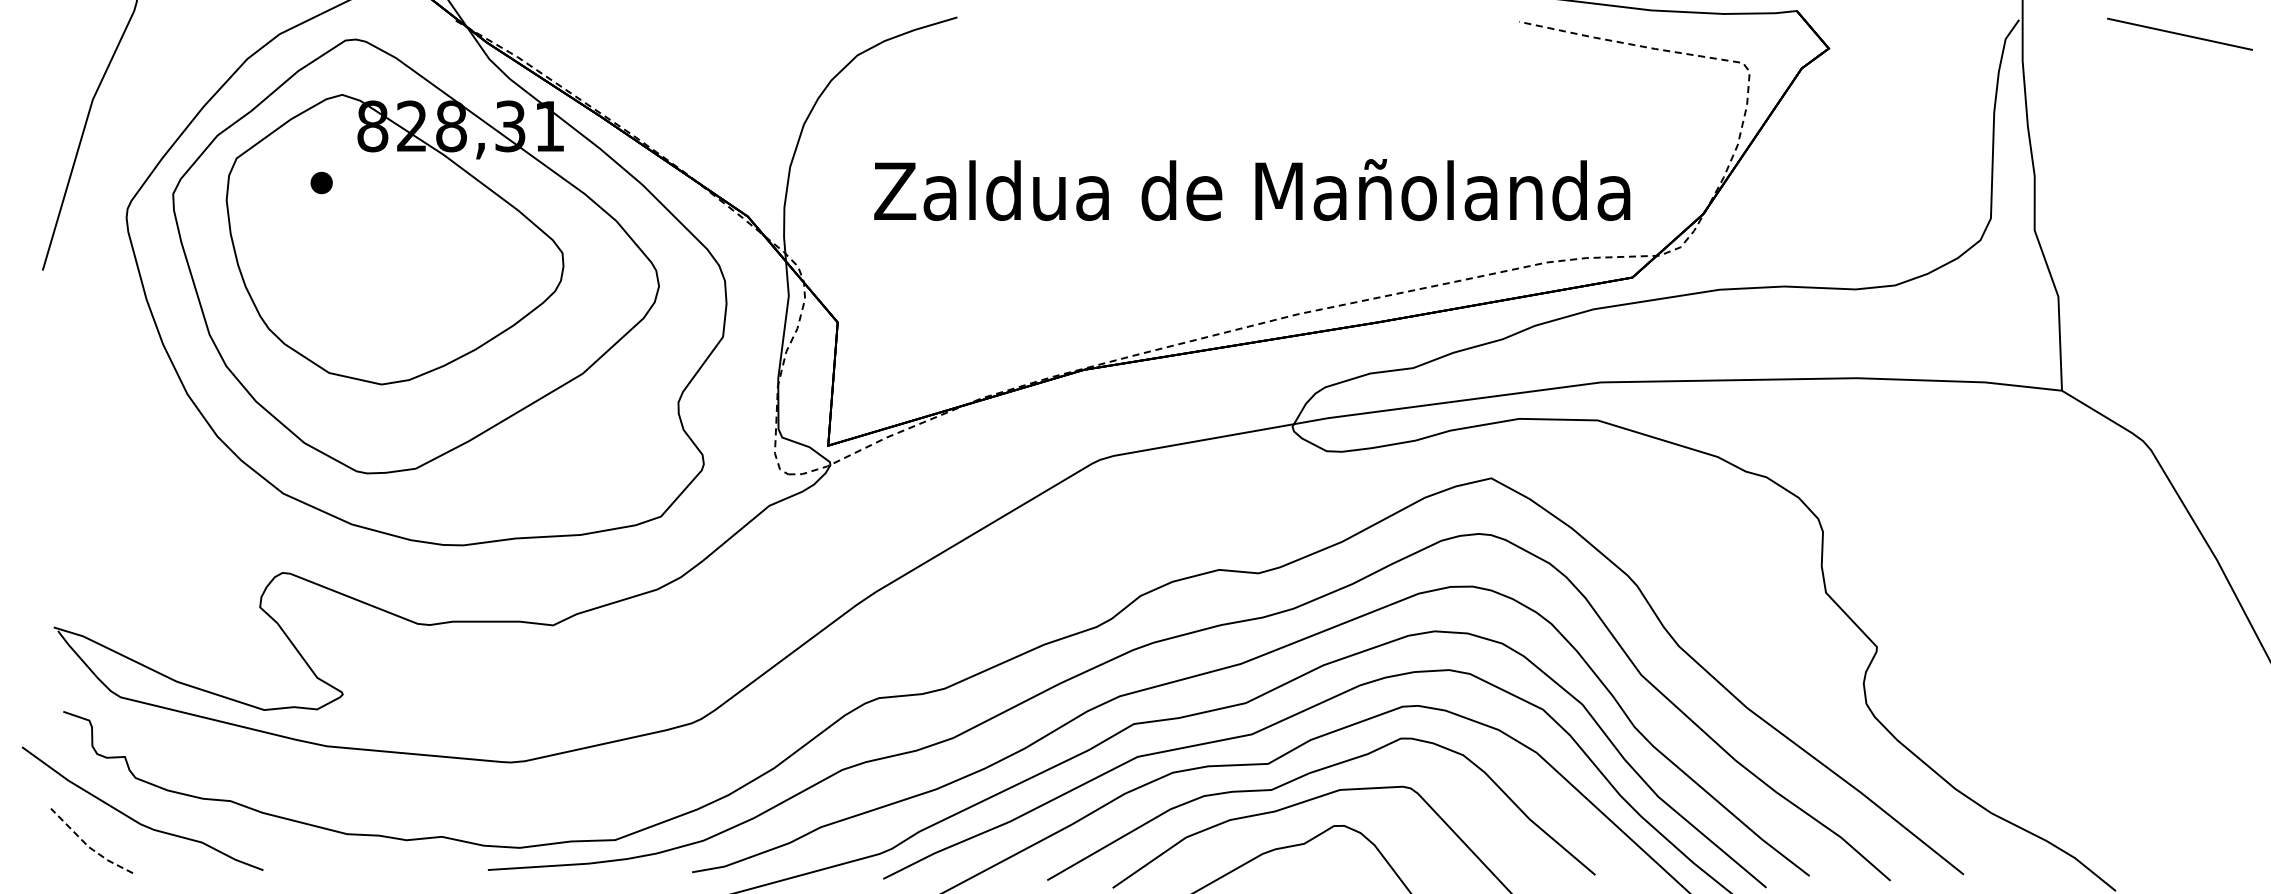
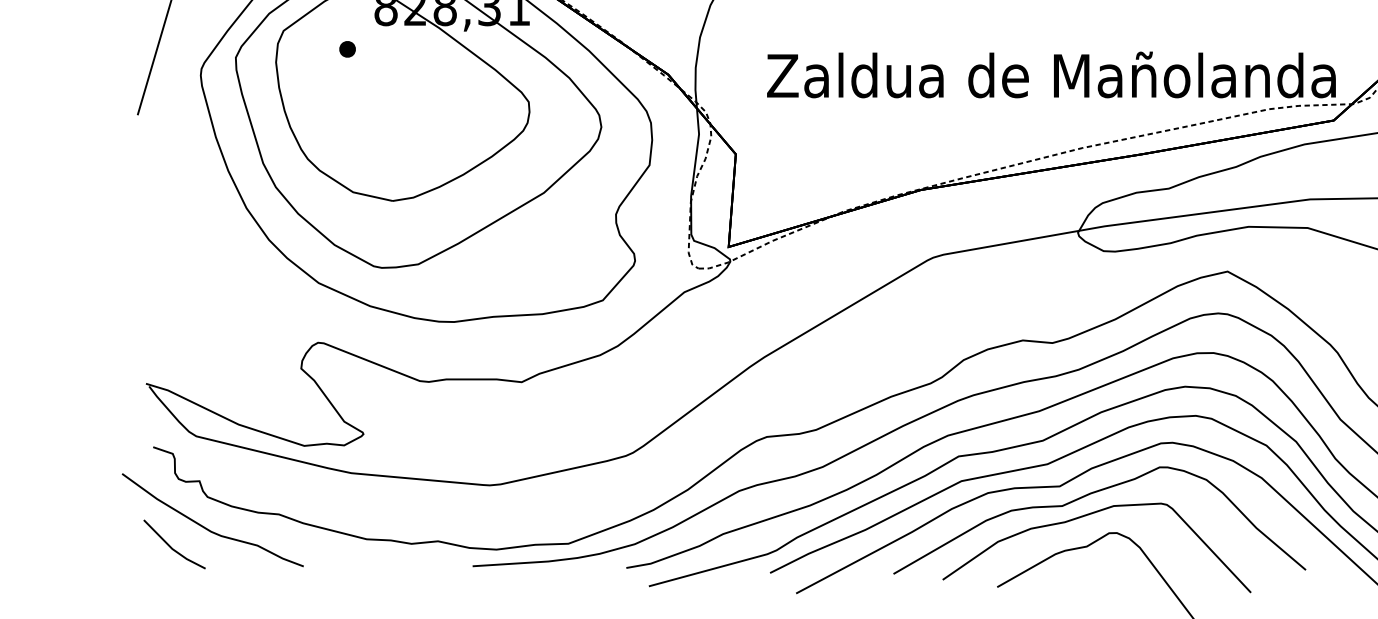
text: (1252, 189) -> (1051, 74), moved
line: (88, 847) -> (172, 549), dashed -> solid

